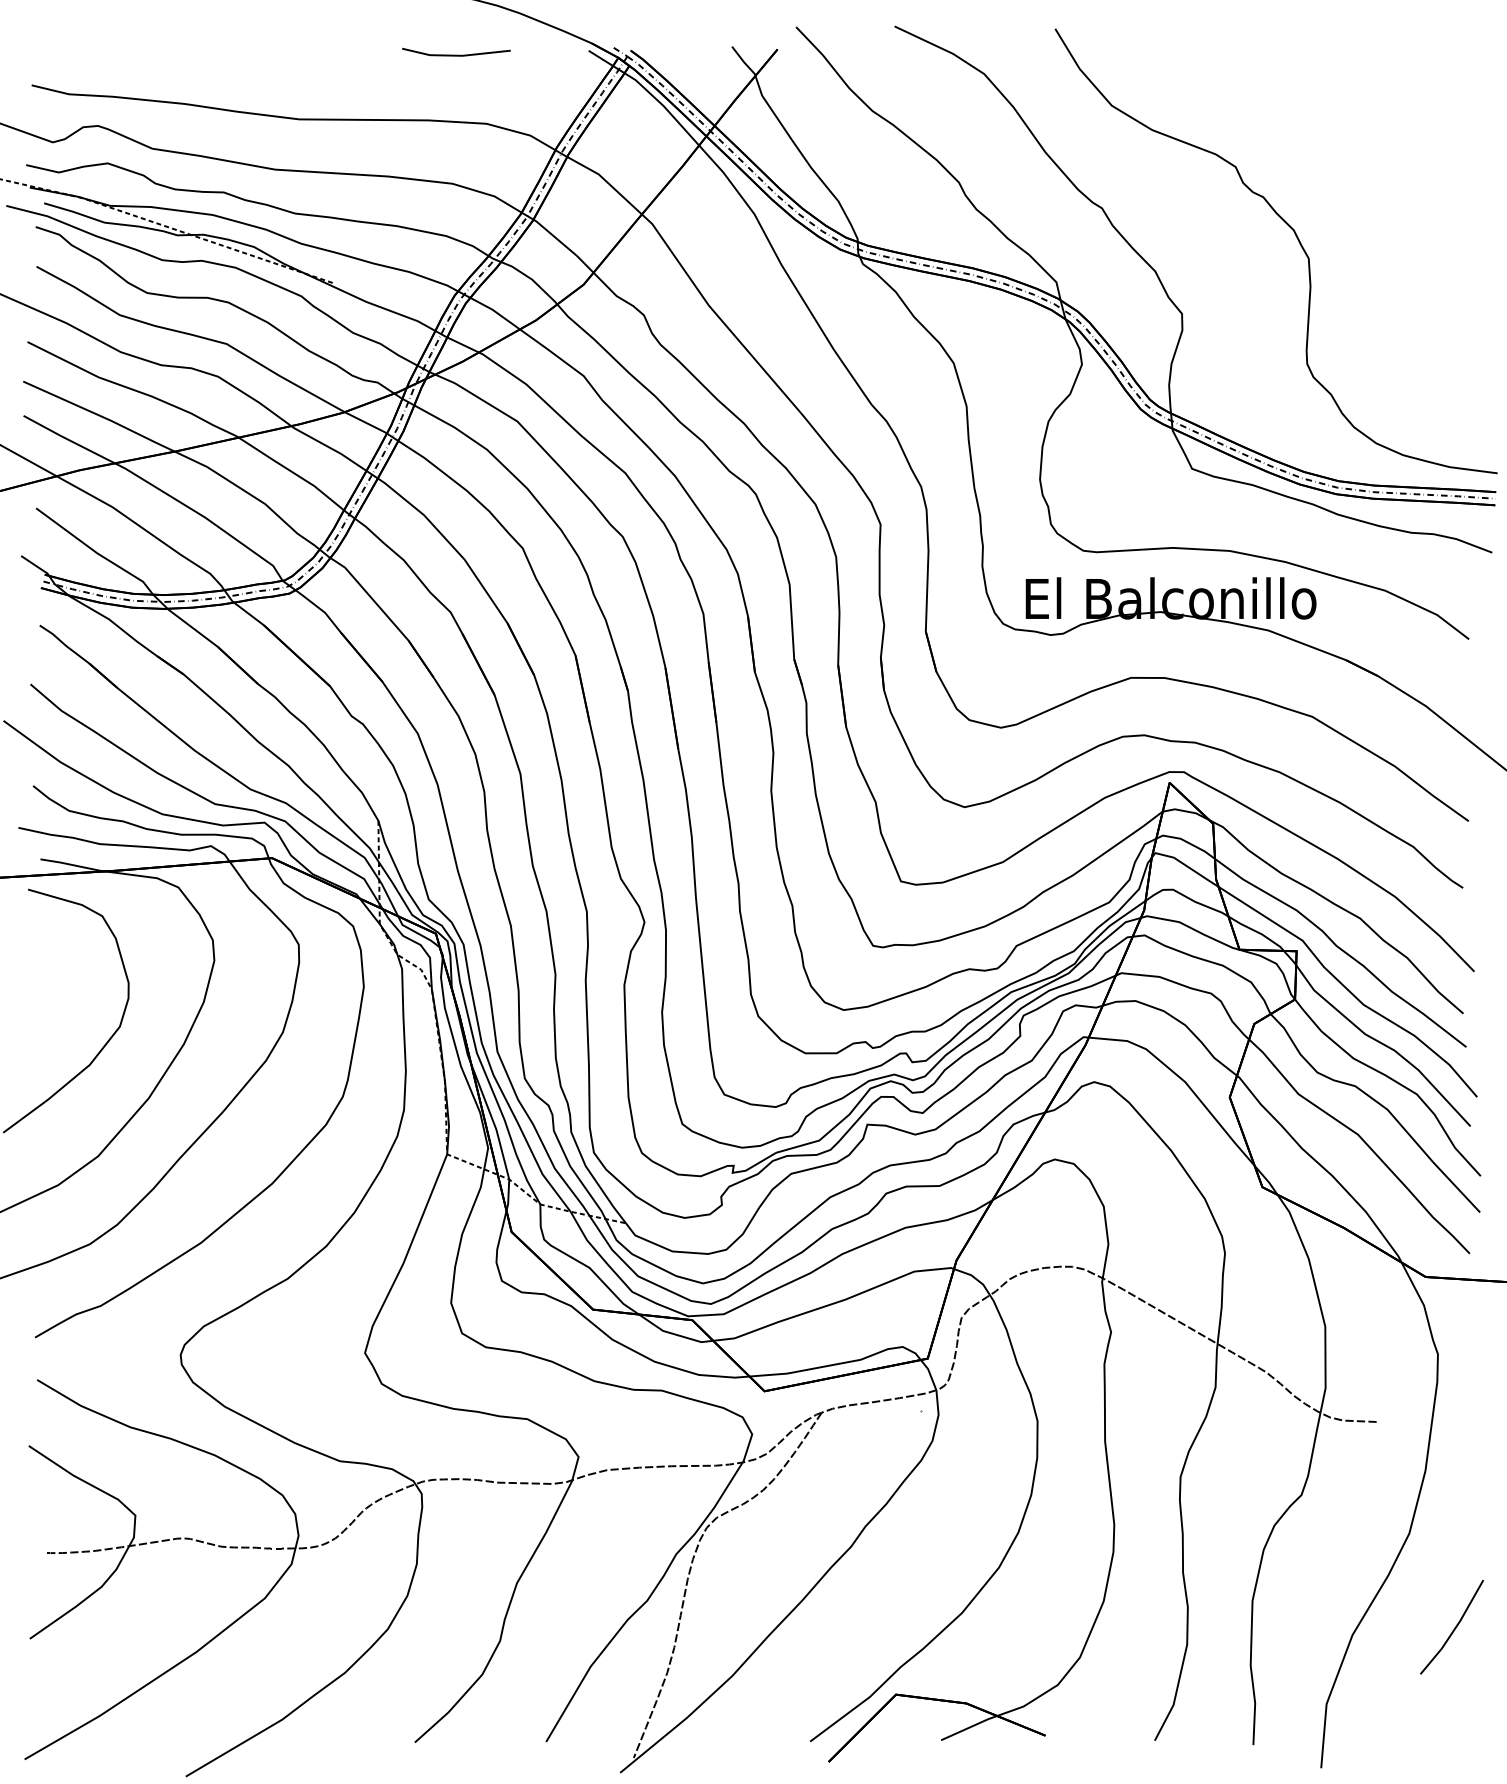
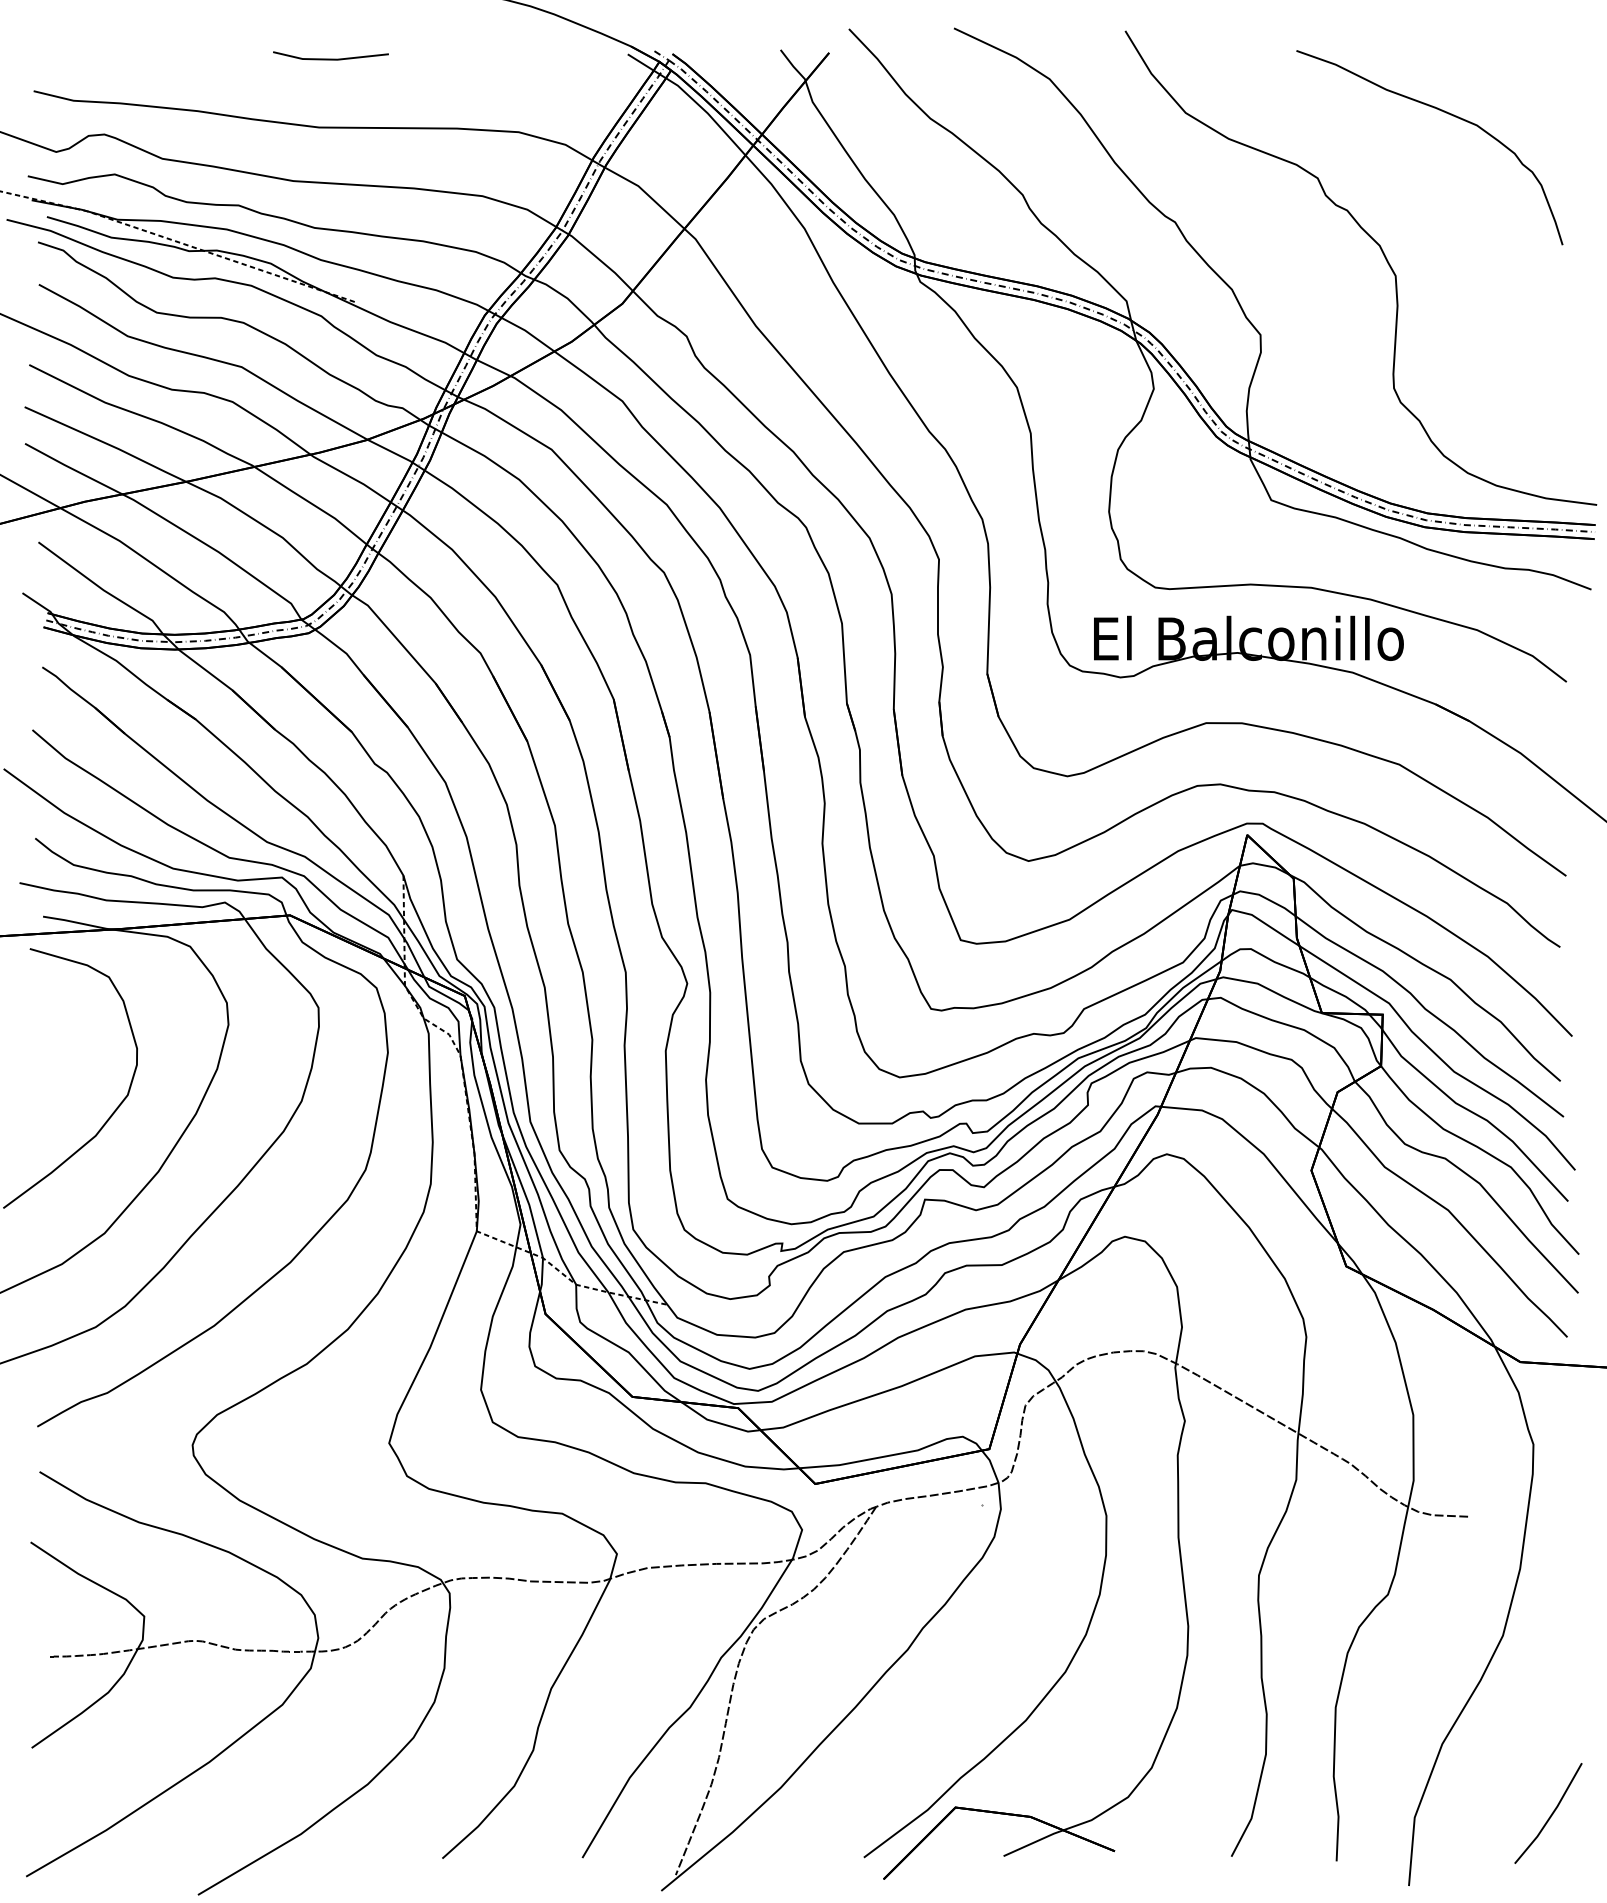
line: (456, 54) -> (331, 58), moved
curve: (1351, 104) -> (1441, 111), added
line: (1454, 1627) -> (1551, 1813), moved

